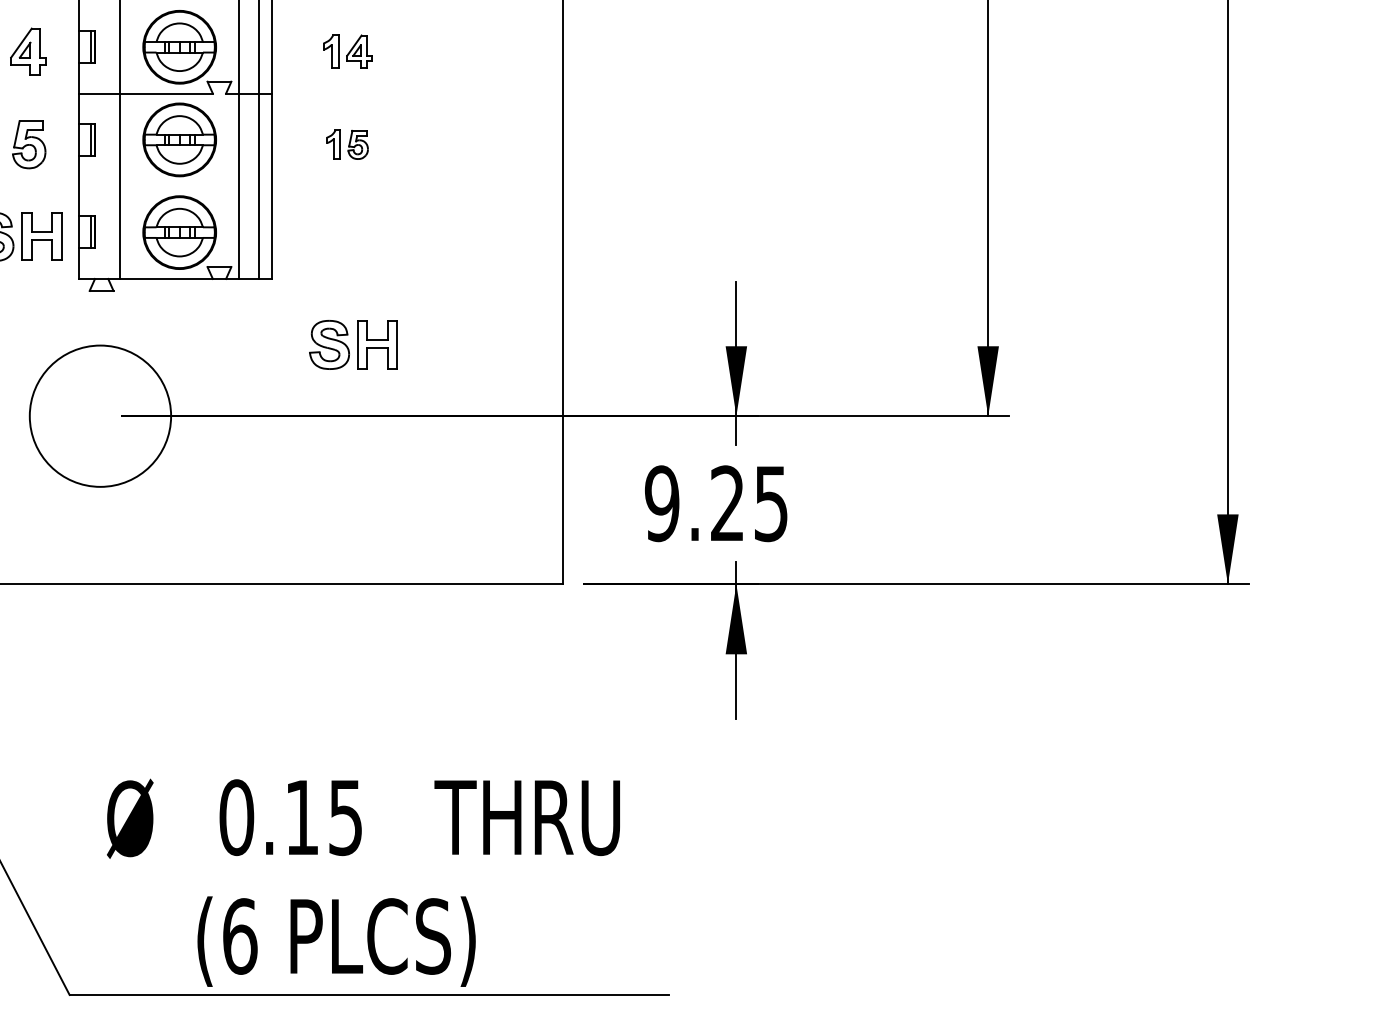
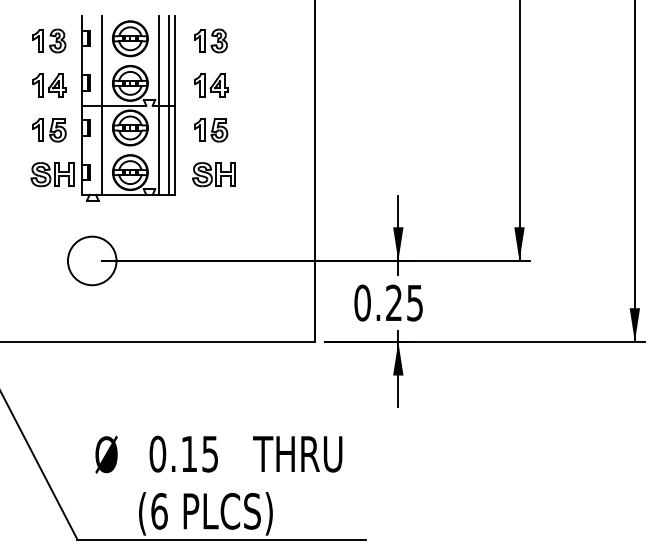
part: (348, 51) -> (211, 85), size x1.43
part: (348, 145) -> (211, 130), size x1.67
part: (352, 344) -> (213, 174), moved
circle: (98, 415) -> (91, 260), size x0.71
text: (661, 502) -> (362, 302), 9.25 -> 0.25

